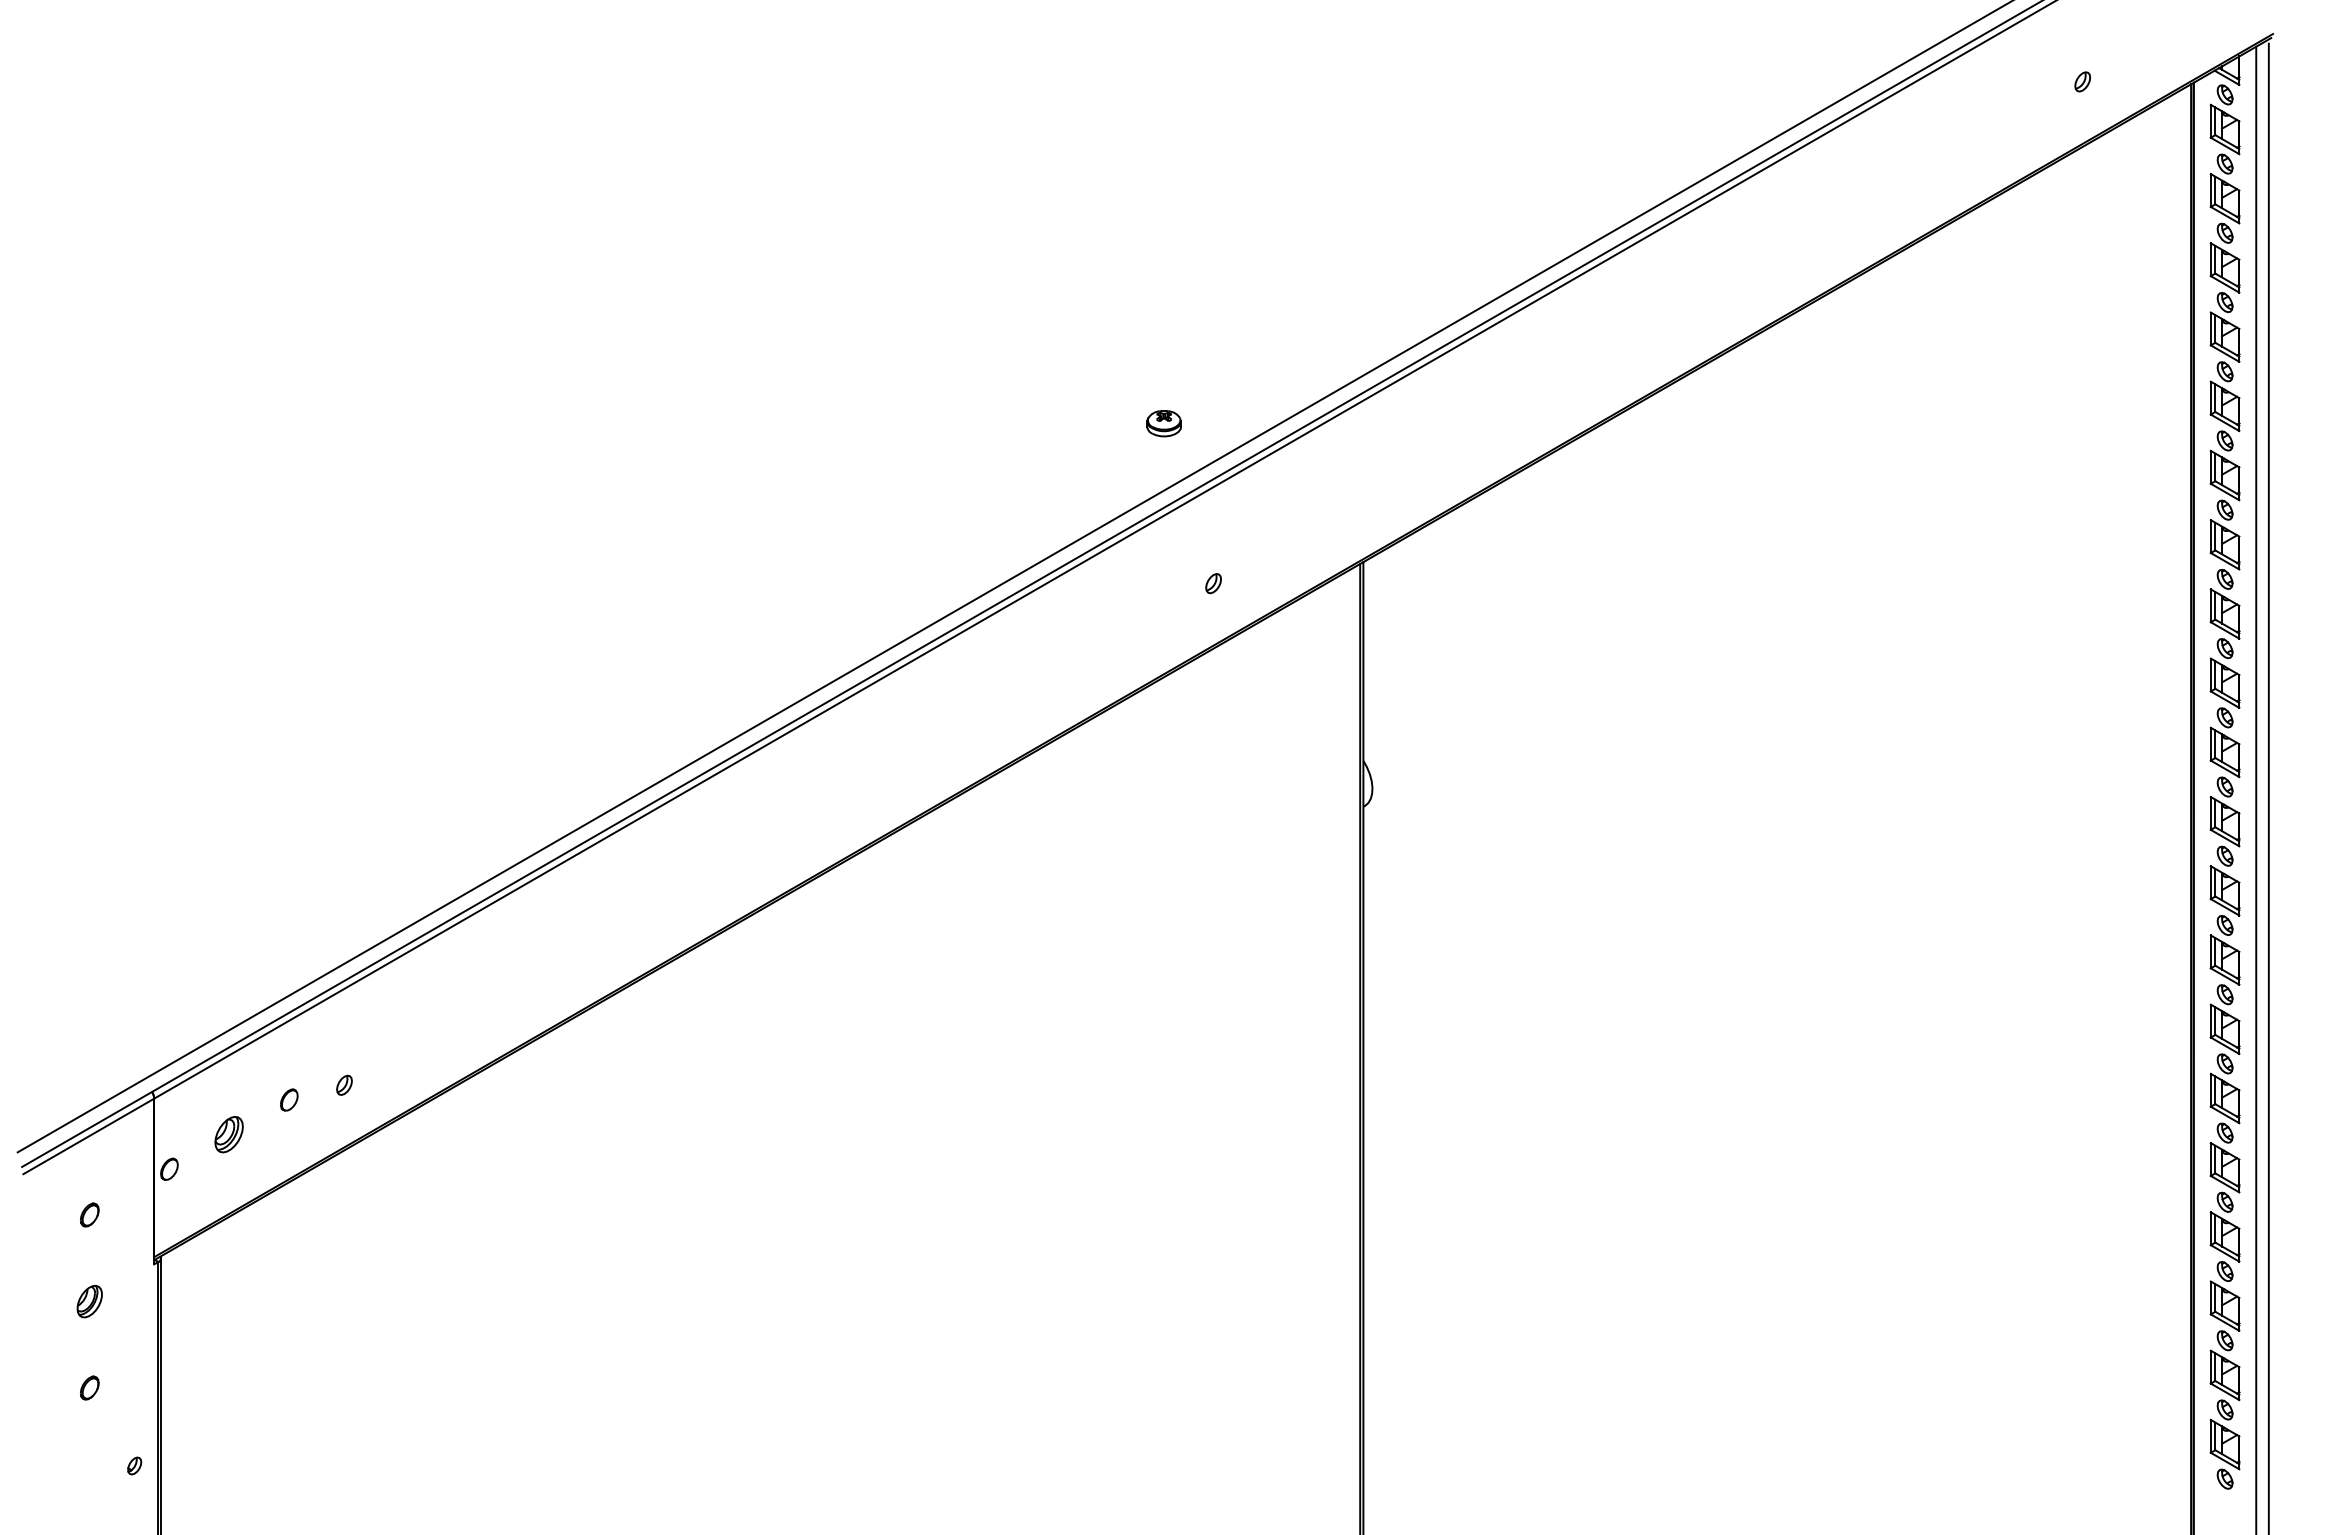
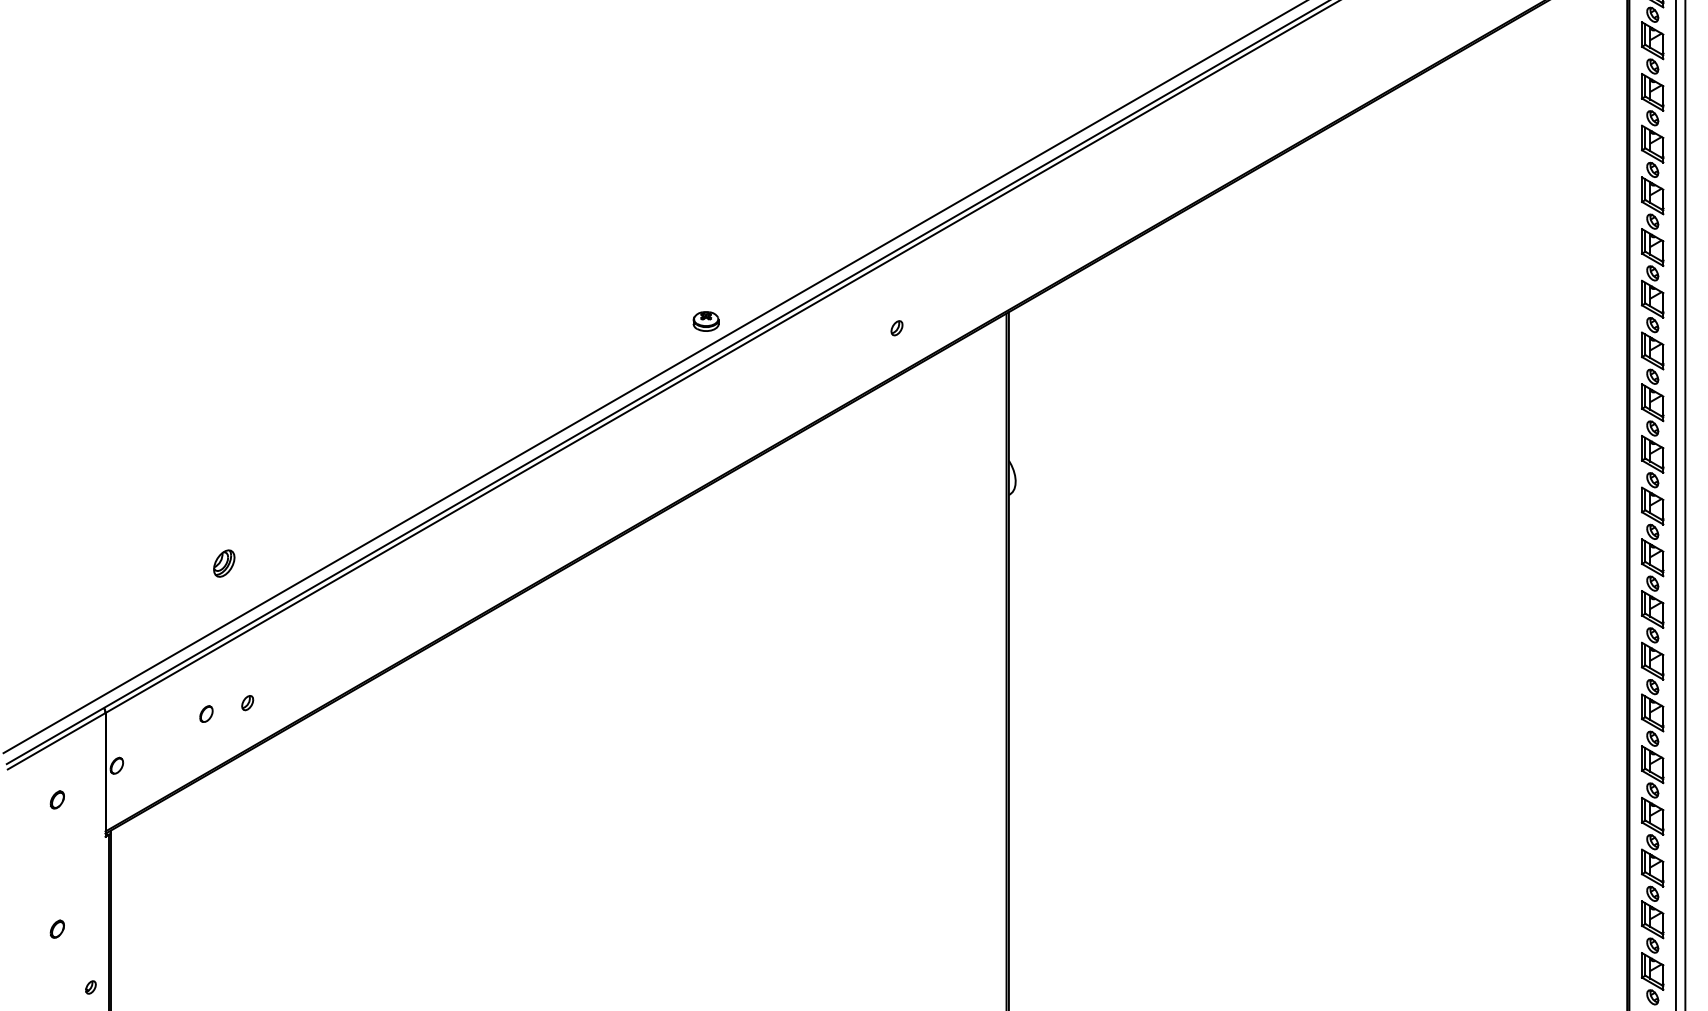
part: (1163, 423) -> (705, 321), moved
part: (228, 1134) -> (223, 563), moved
part: (89, 1301) -> (57, 864), removed

